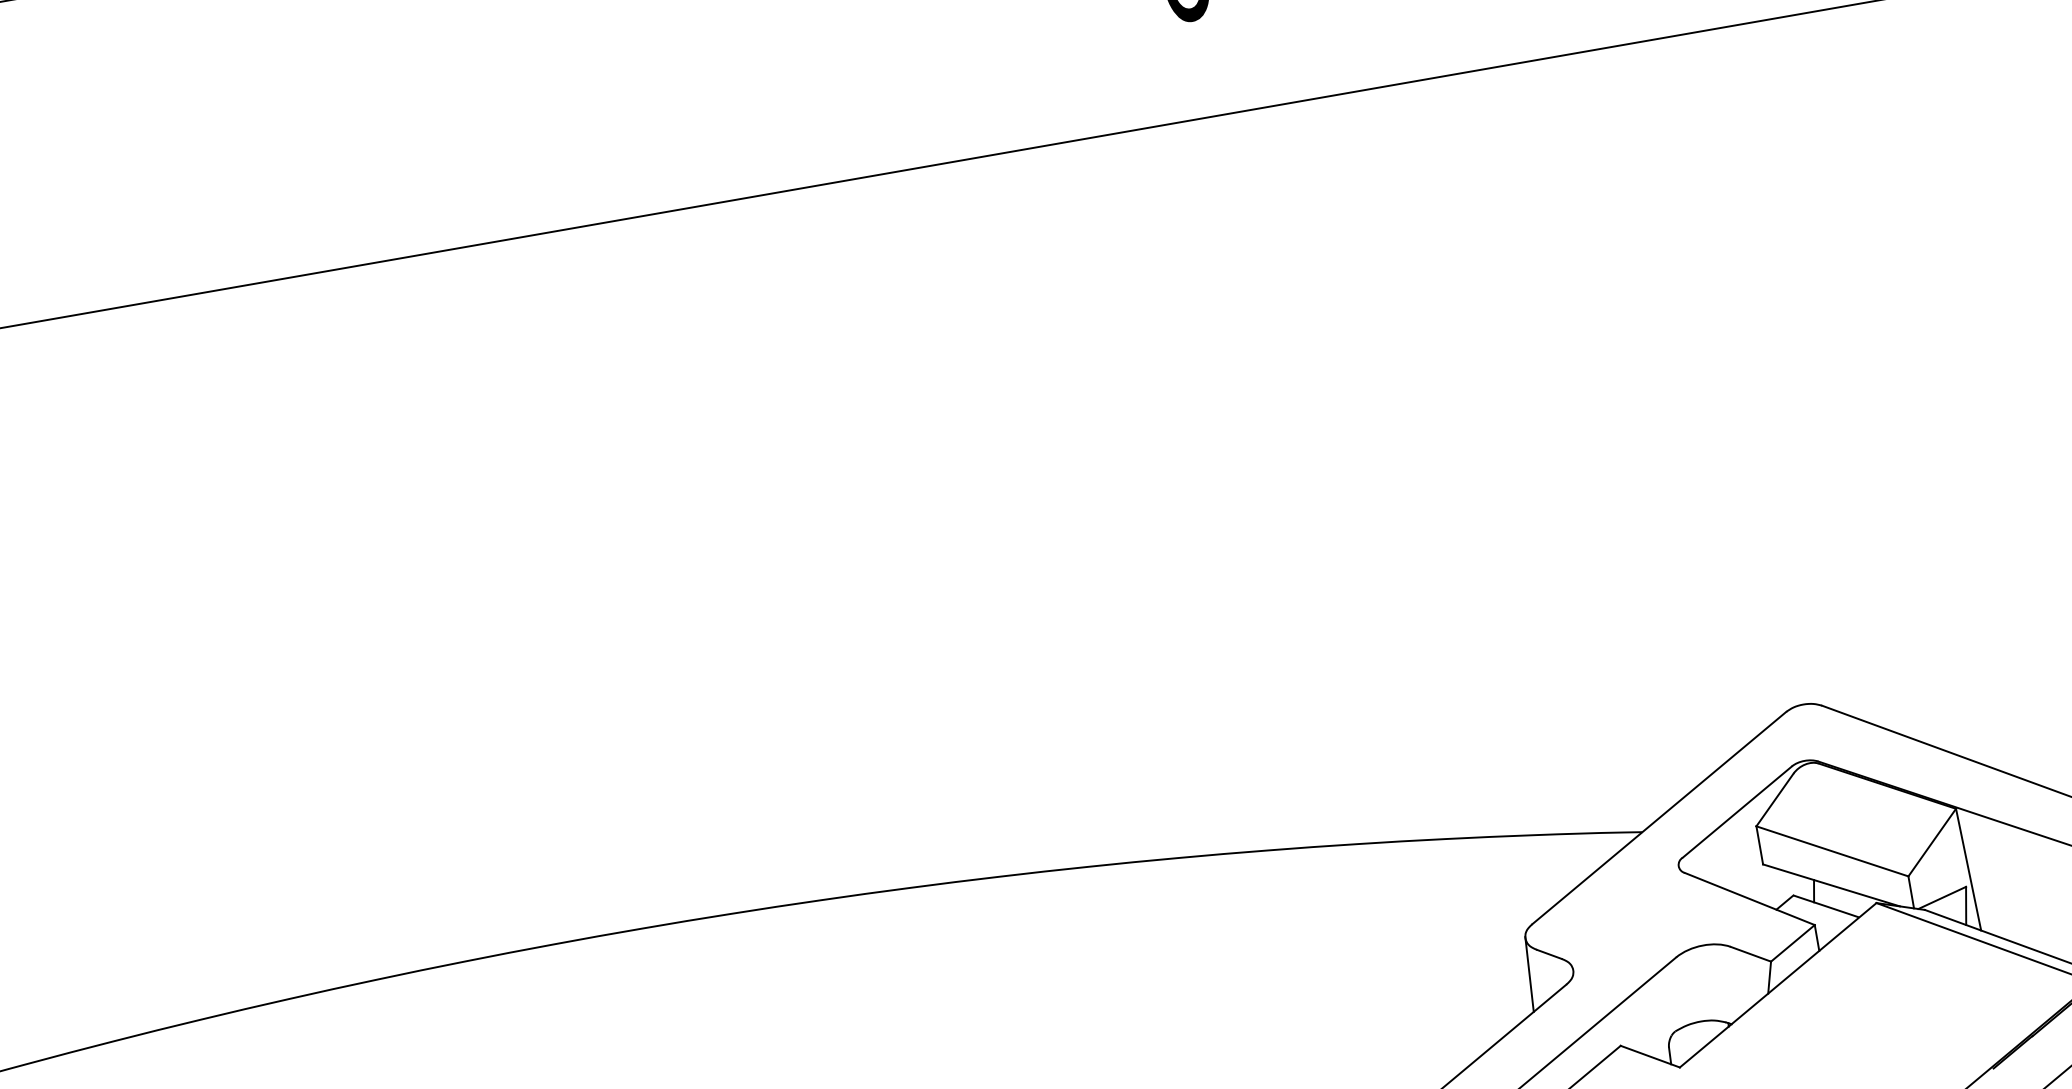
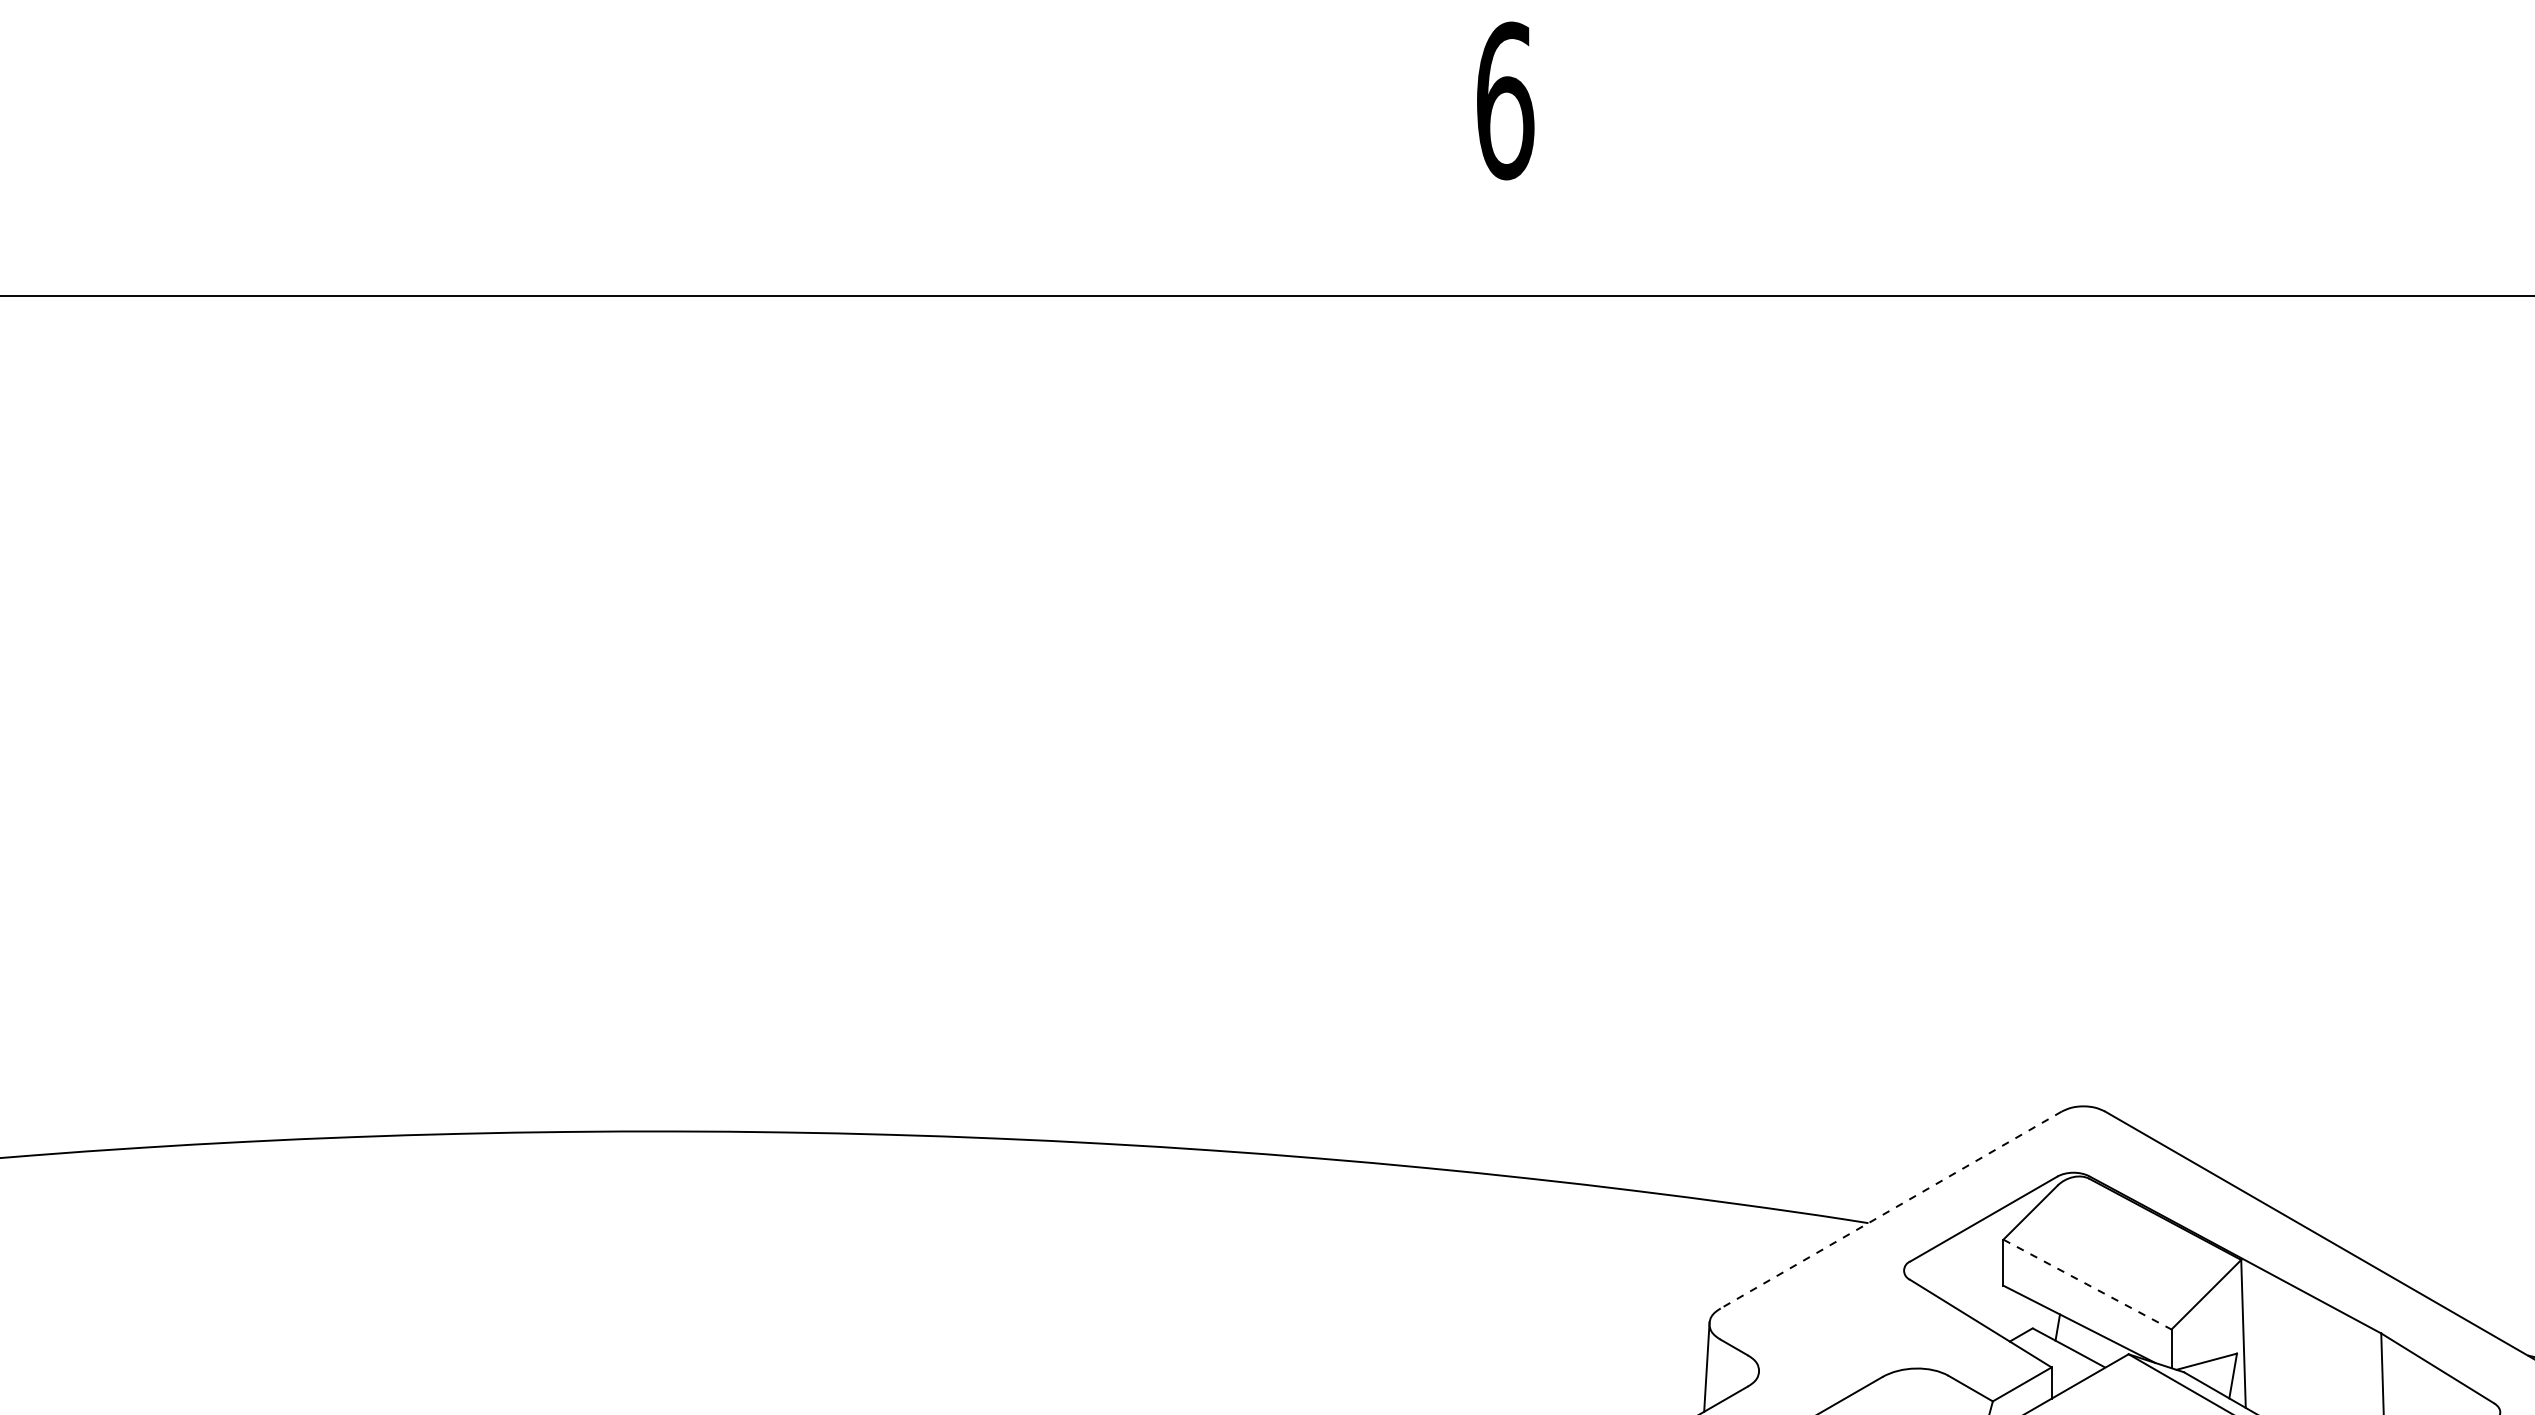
line: (1659, 818) -> (1891, 1210), solid -> dashed
line: (1832, 851) -> (2087, 1284), solid -> dashed

